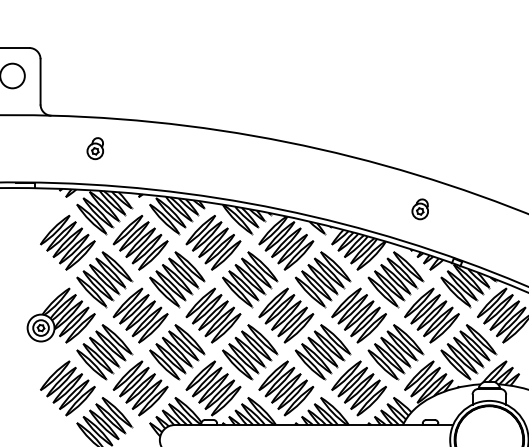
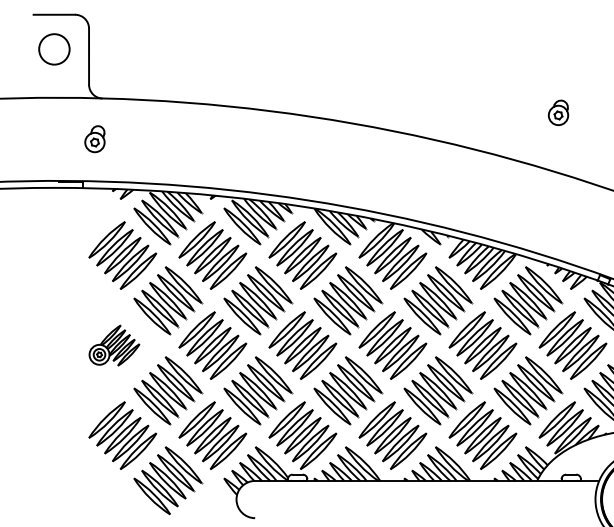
part: (94, 148) -> (93, 139), moved
part: (419, 209) -> (557, 113), moved
part: (60, 315) -> (113, 345), size x0.6

